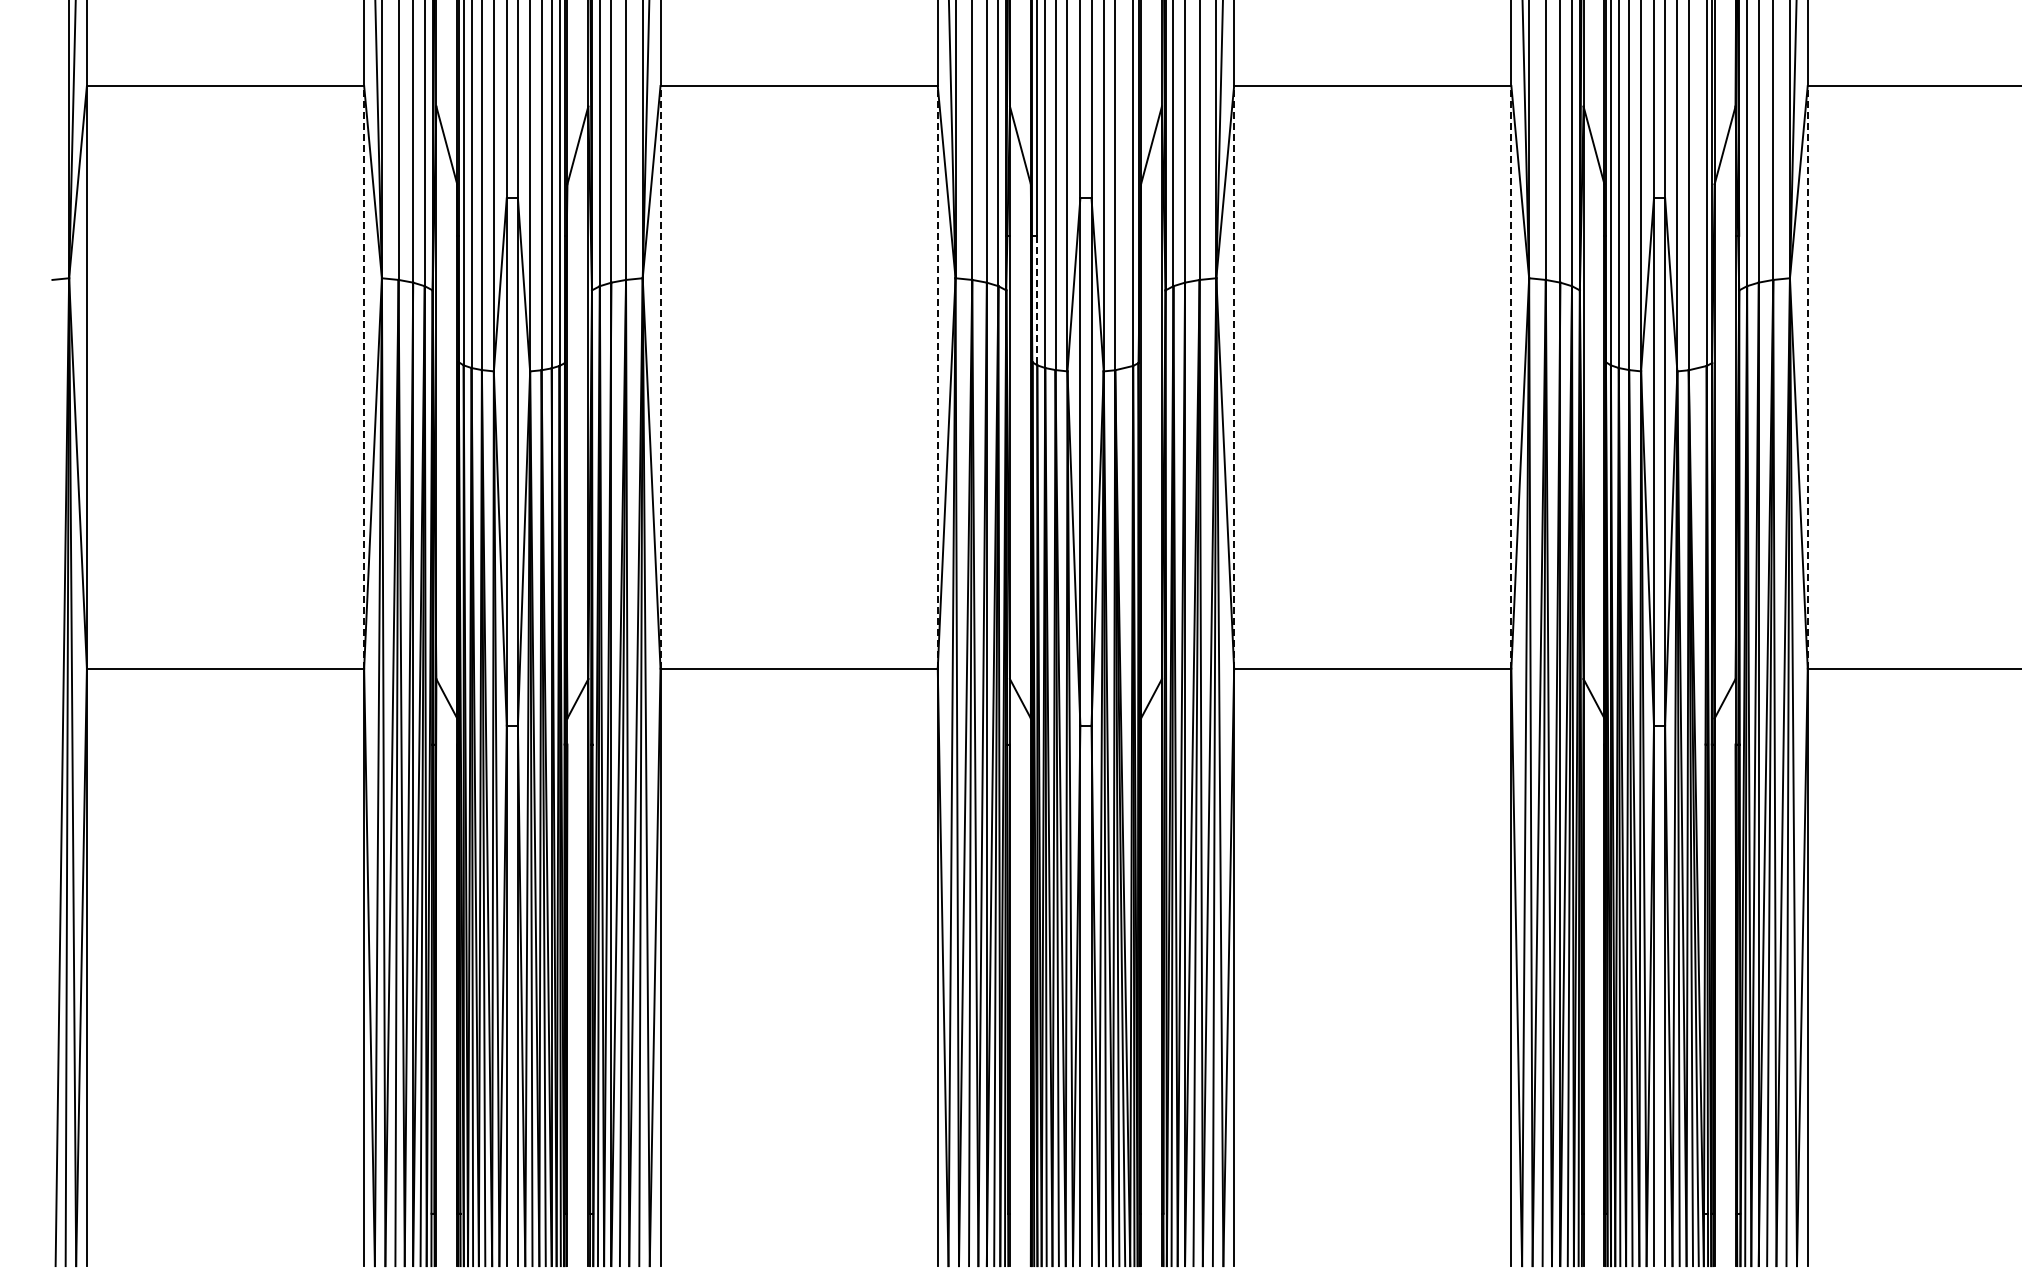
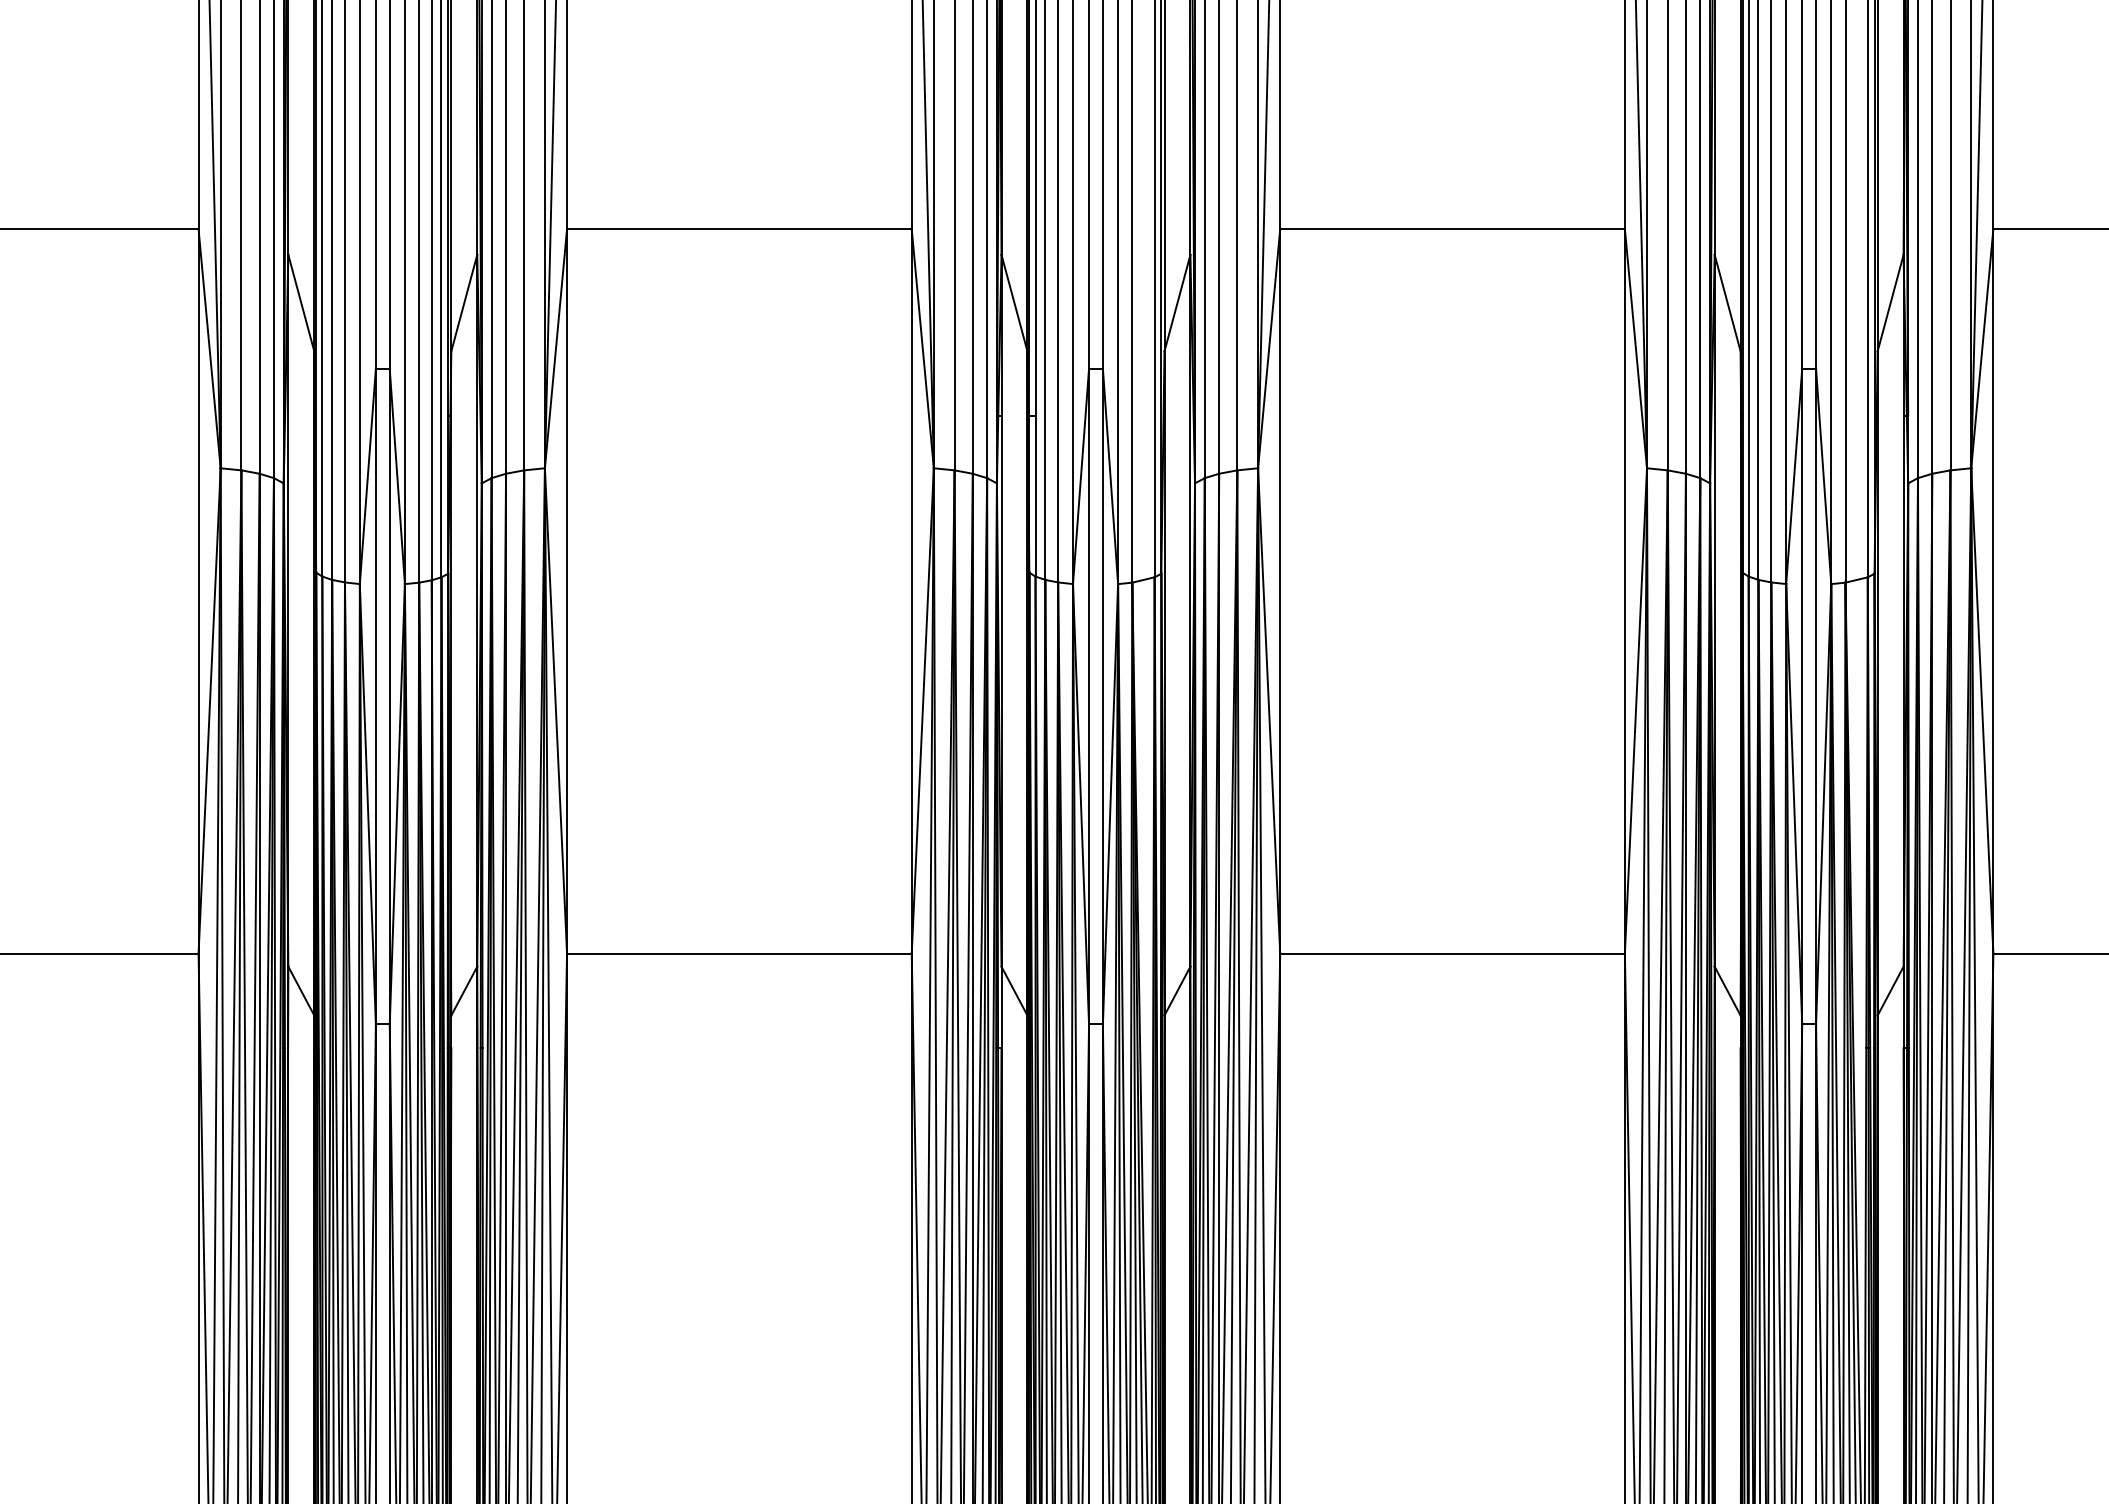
line: (1037, 300) -> (1035, 495), dashed -> solid
line: (364, 376) -> (198, 590), dashed -> solid
line: (660, 376) -> (567, 590), dashed -> solid
line: (937, 376) -> (911, 590), dashed -> solid
line: (1234, 376) -> (1280, 590), dashed -> solid
line: (1511, 376) -> (1625, 590), dashed -> solid
line: (1807, 376) -> (1993, 590), dashed -> solid

